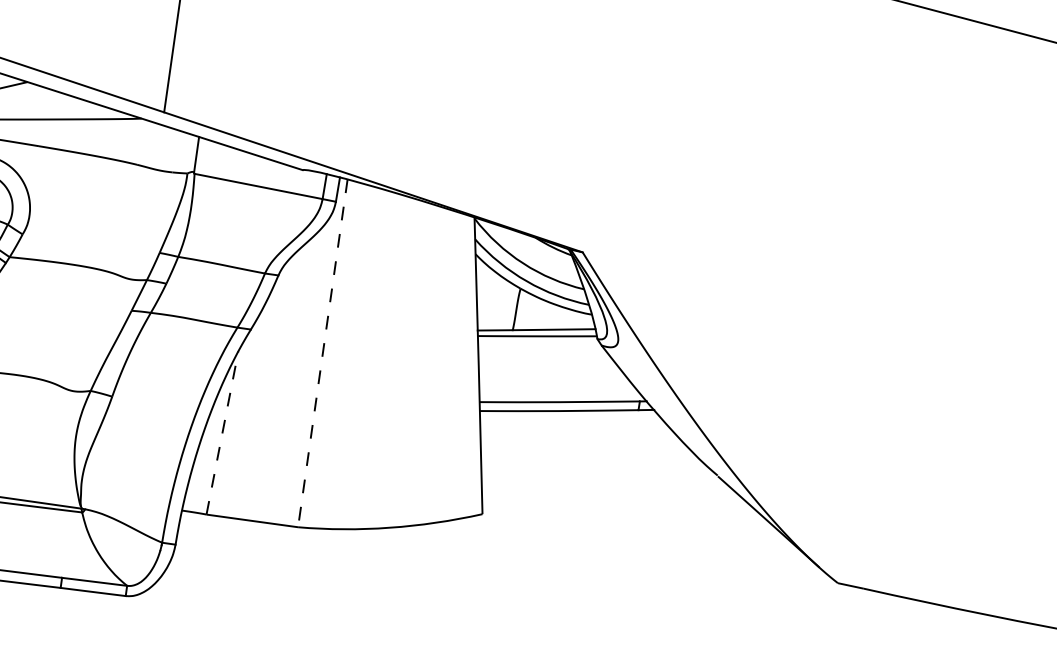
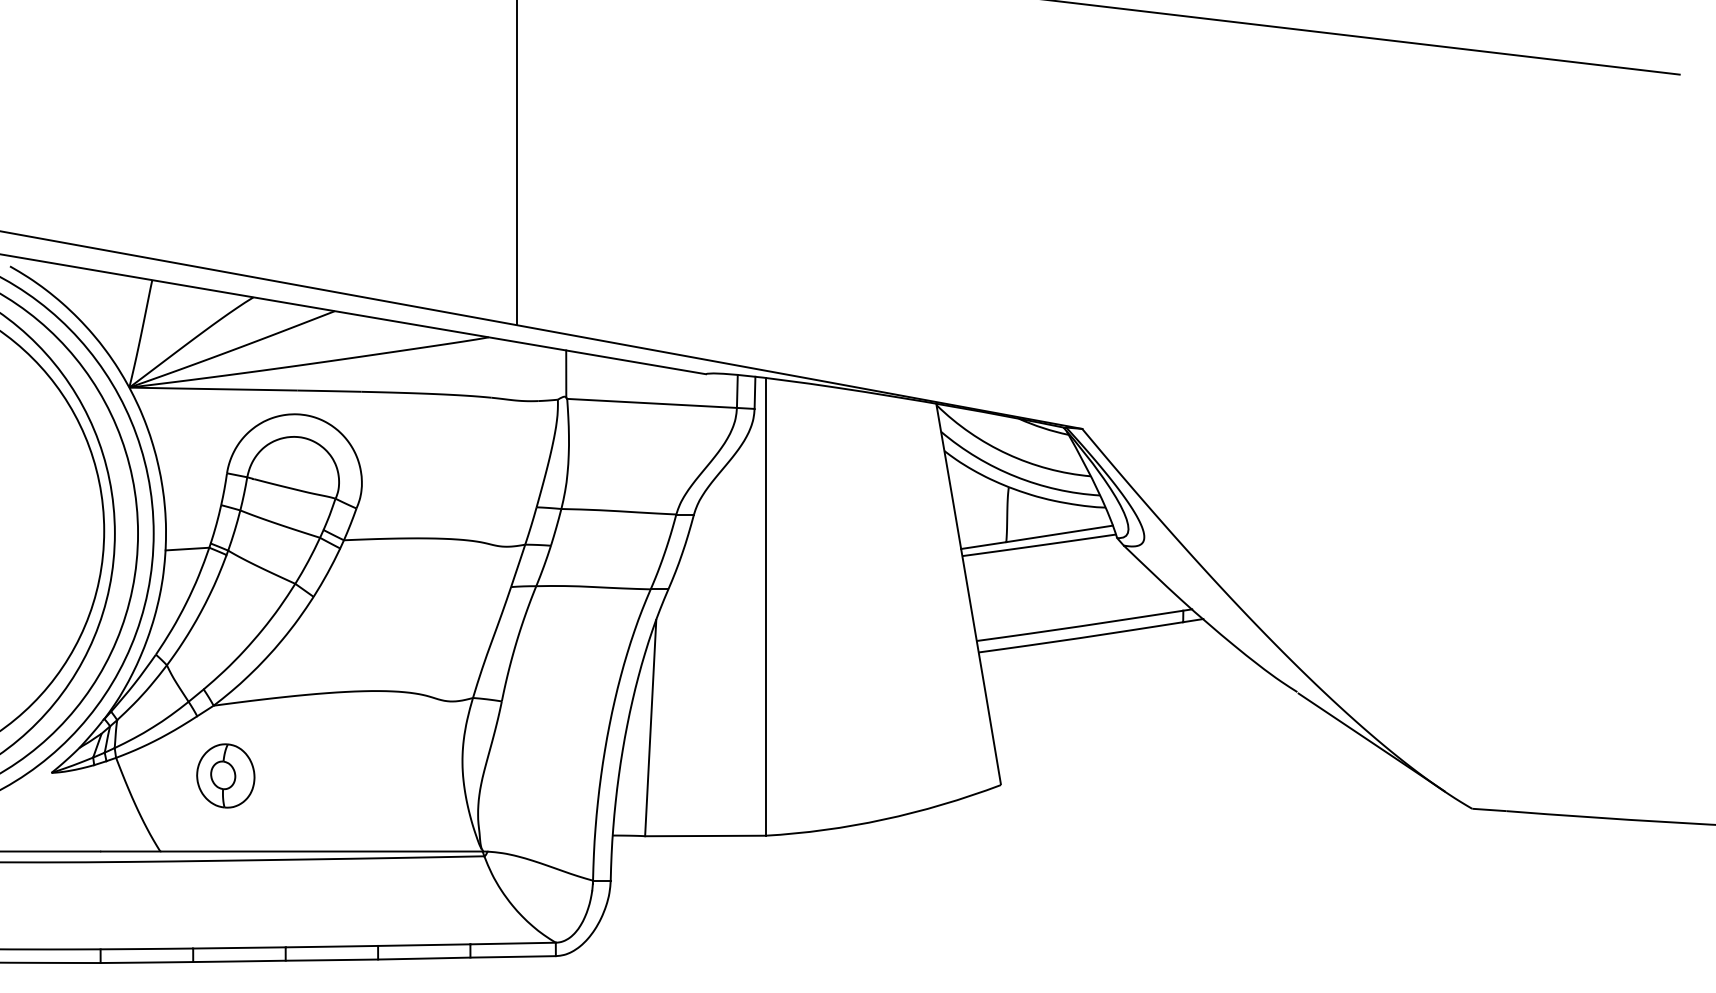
line: (322, 353) -> (765, 606), dashed -> solid
line: (222, 432) -> (650, 727), dashed -> solid

